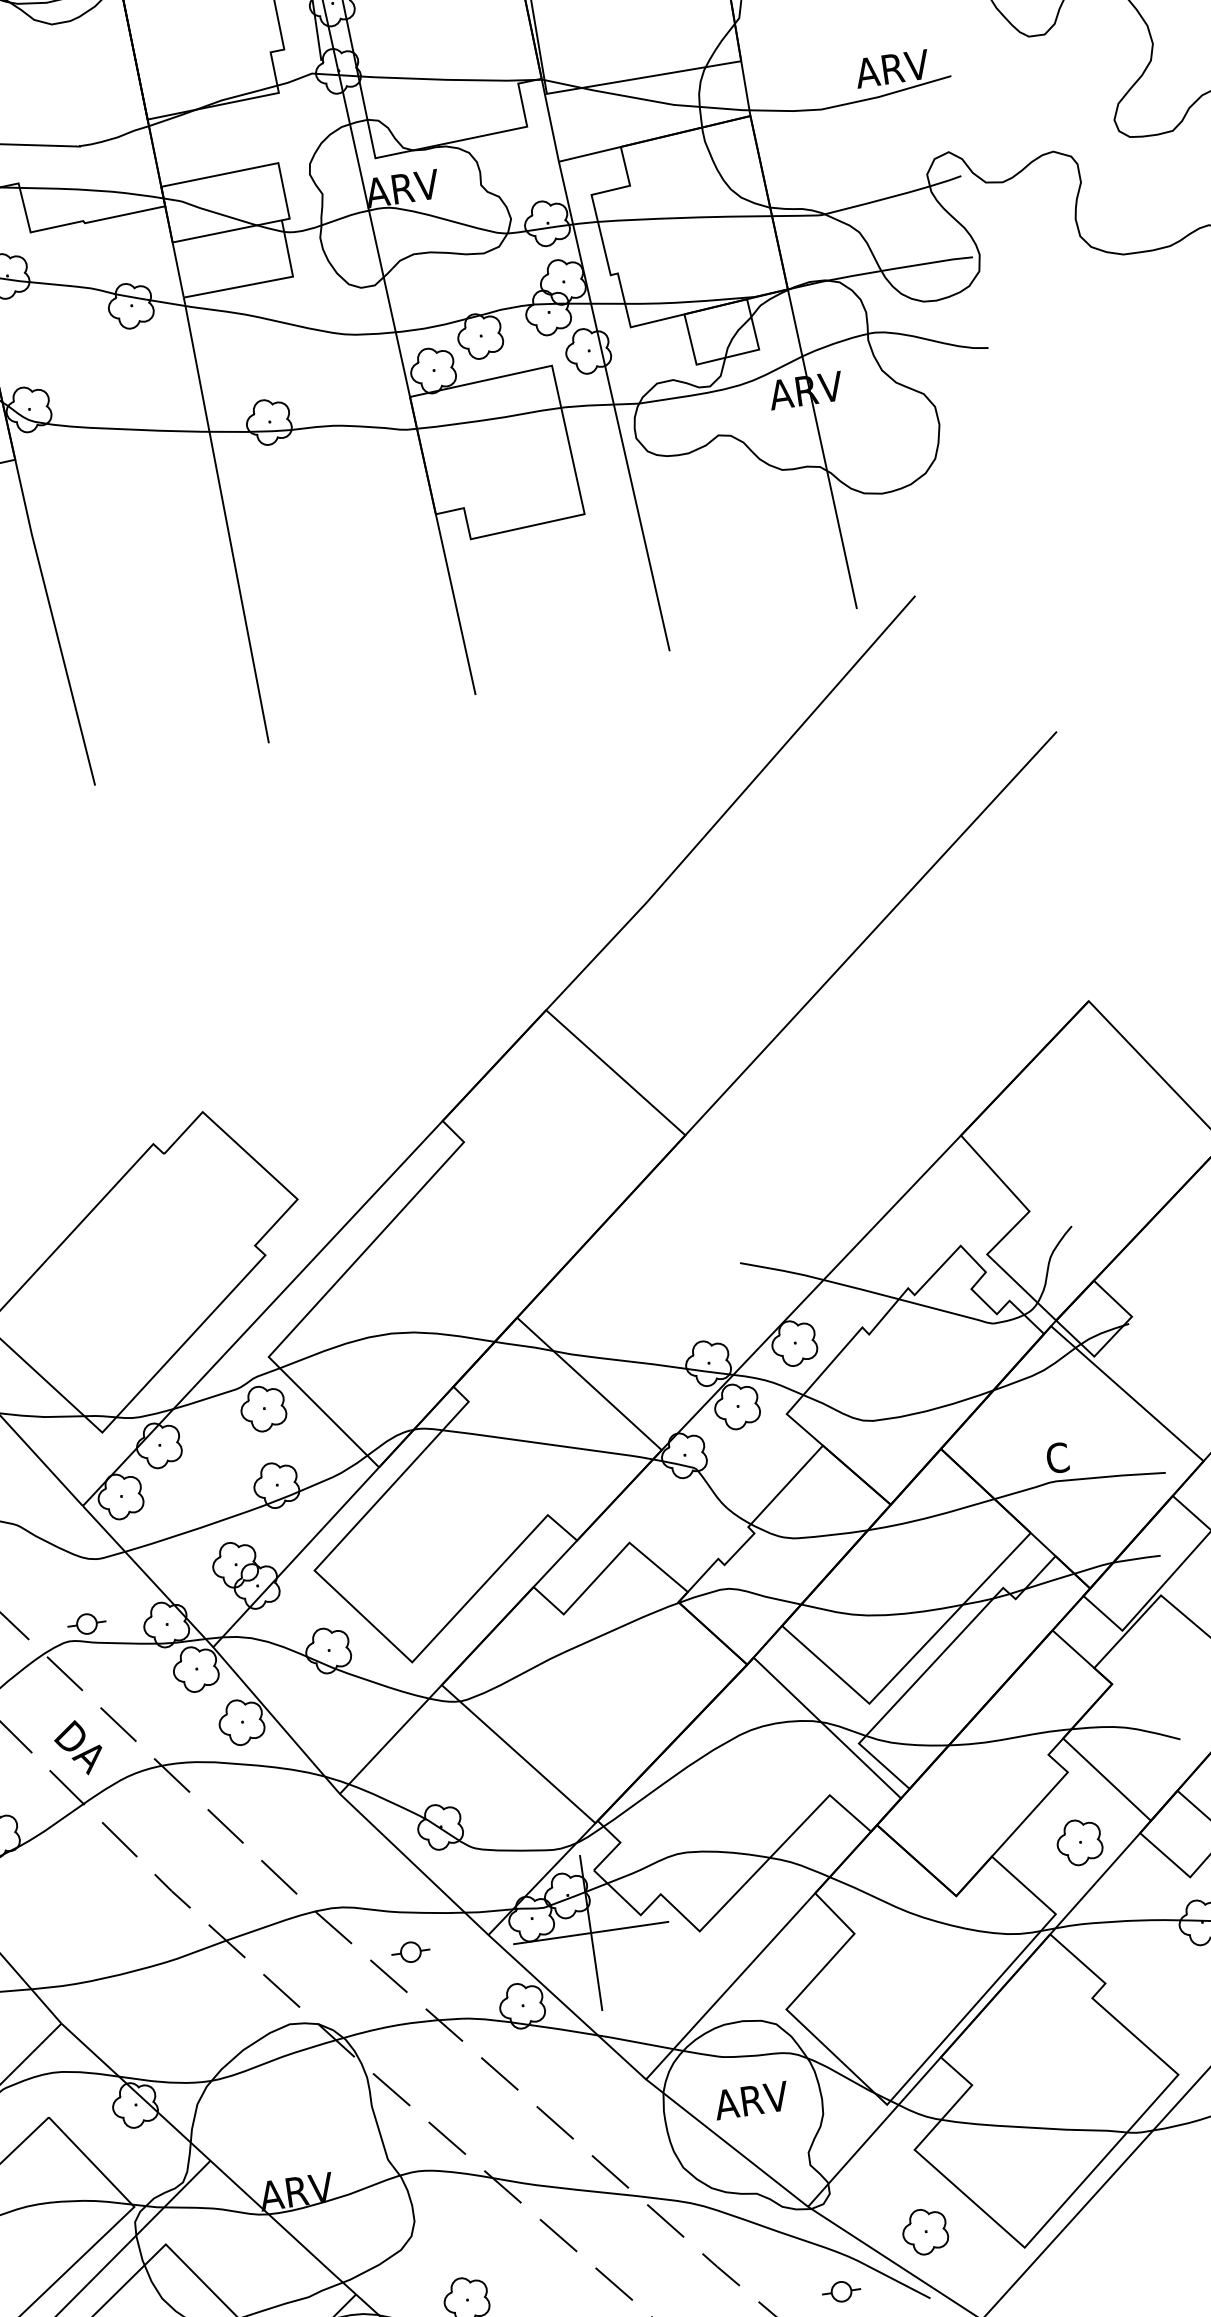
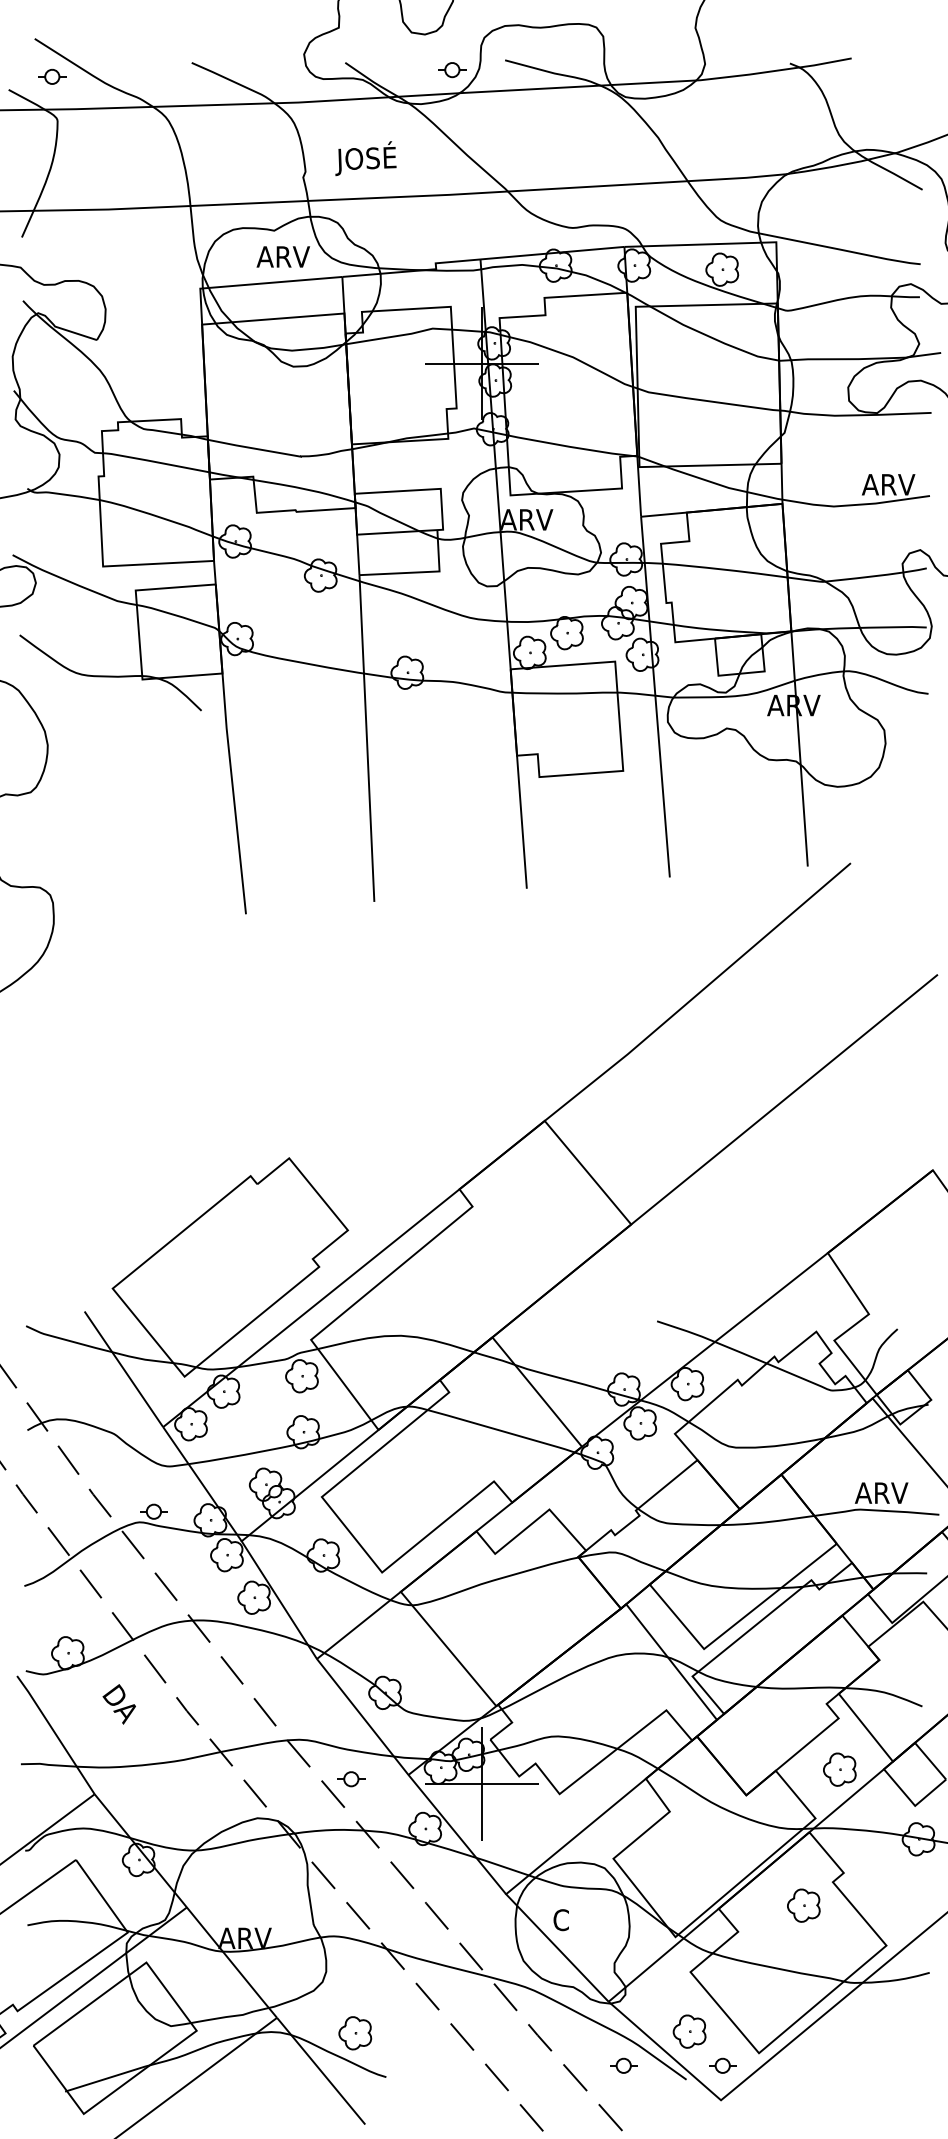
text: (1082, 1455) -> (881, 1493), C -> ARV
text: (77, 1748) -> (118, 1704), moved
part: (1056, 2036) -> (803, 1905), added
text: (750, 2101) -> (578, 1920), ARV -> C
part: (977, 2271) -> (722, 2065), added

